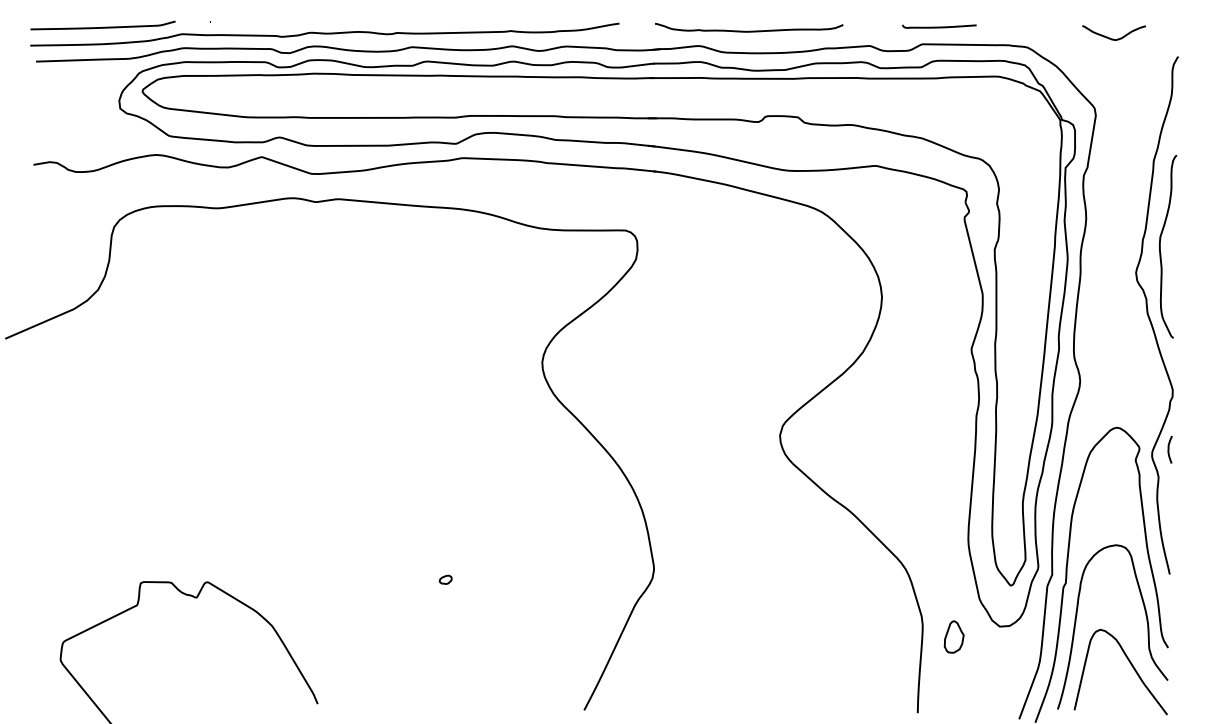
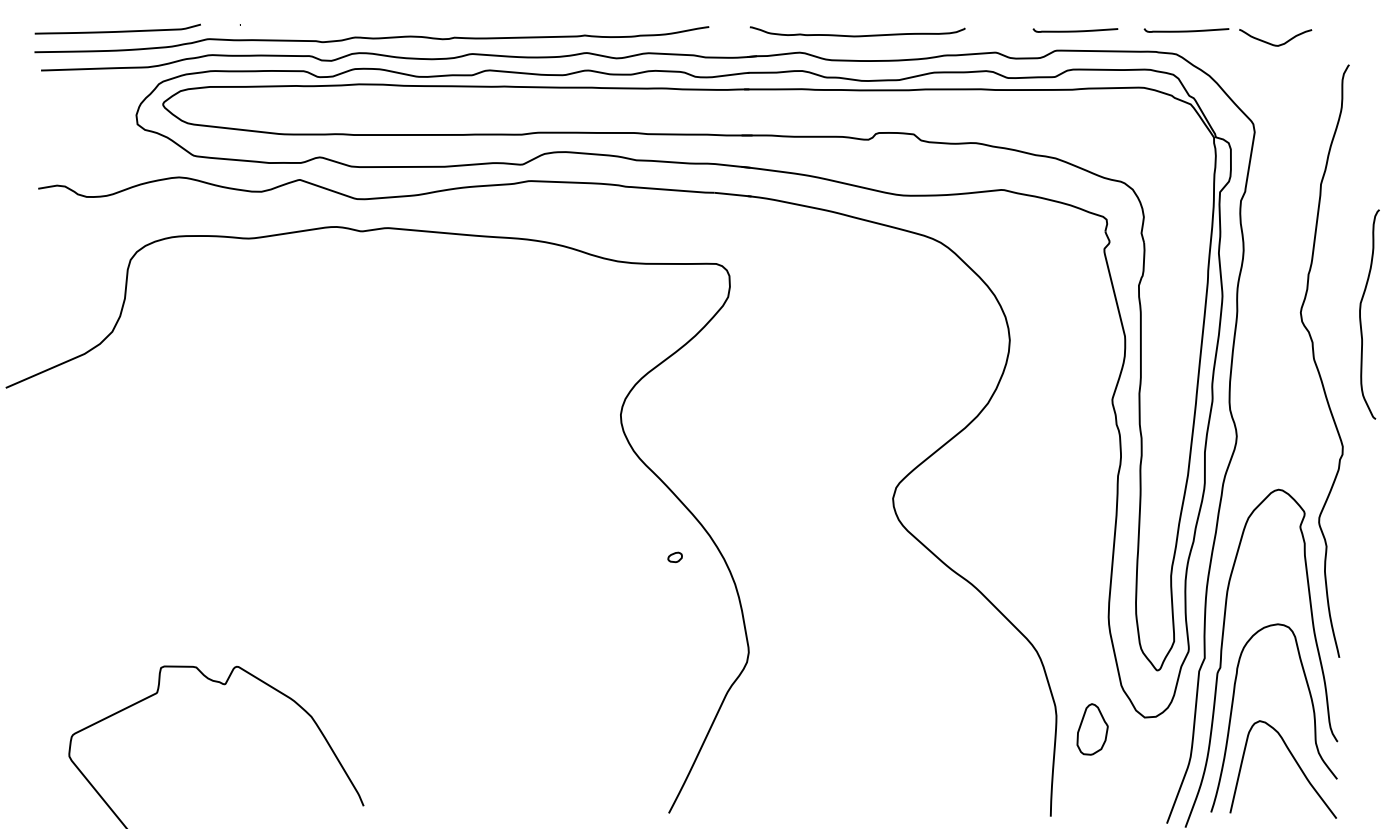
curve: (1036, 26) -> (1186, 30), added
curve: (1160, 246) -> (1360, 314), moved
curve: (1169, 449) -> (1339, 514), removed
part: (445, 579) -> (674, 557), moved
part: (953, 636) -> (1091, 728), size x1.4

